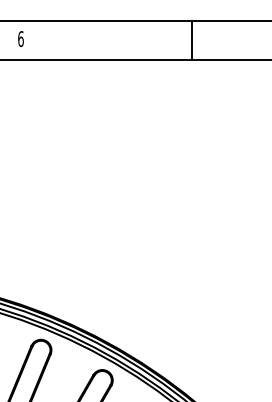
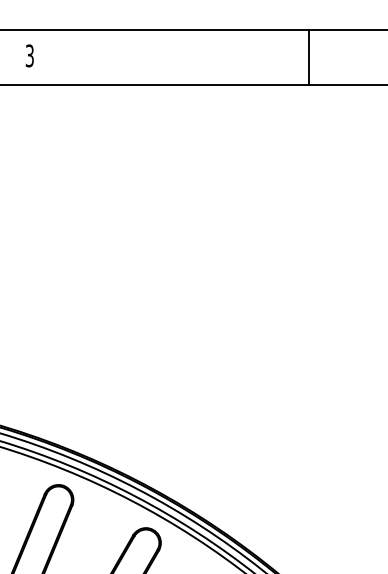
text: (20, 38) -> (29, 55), 6 -> 3
line: (191, 40) -> (309, 57), moved

